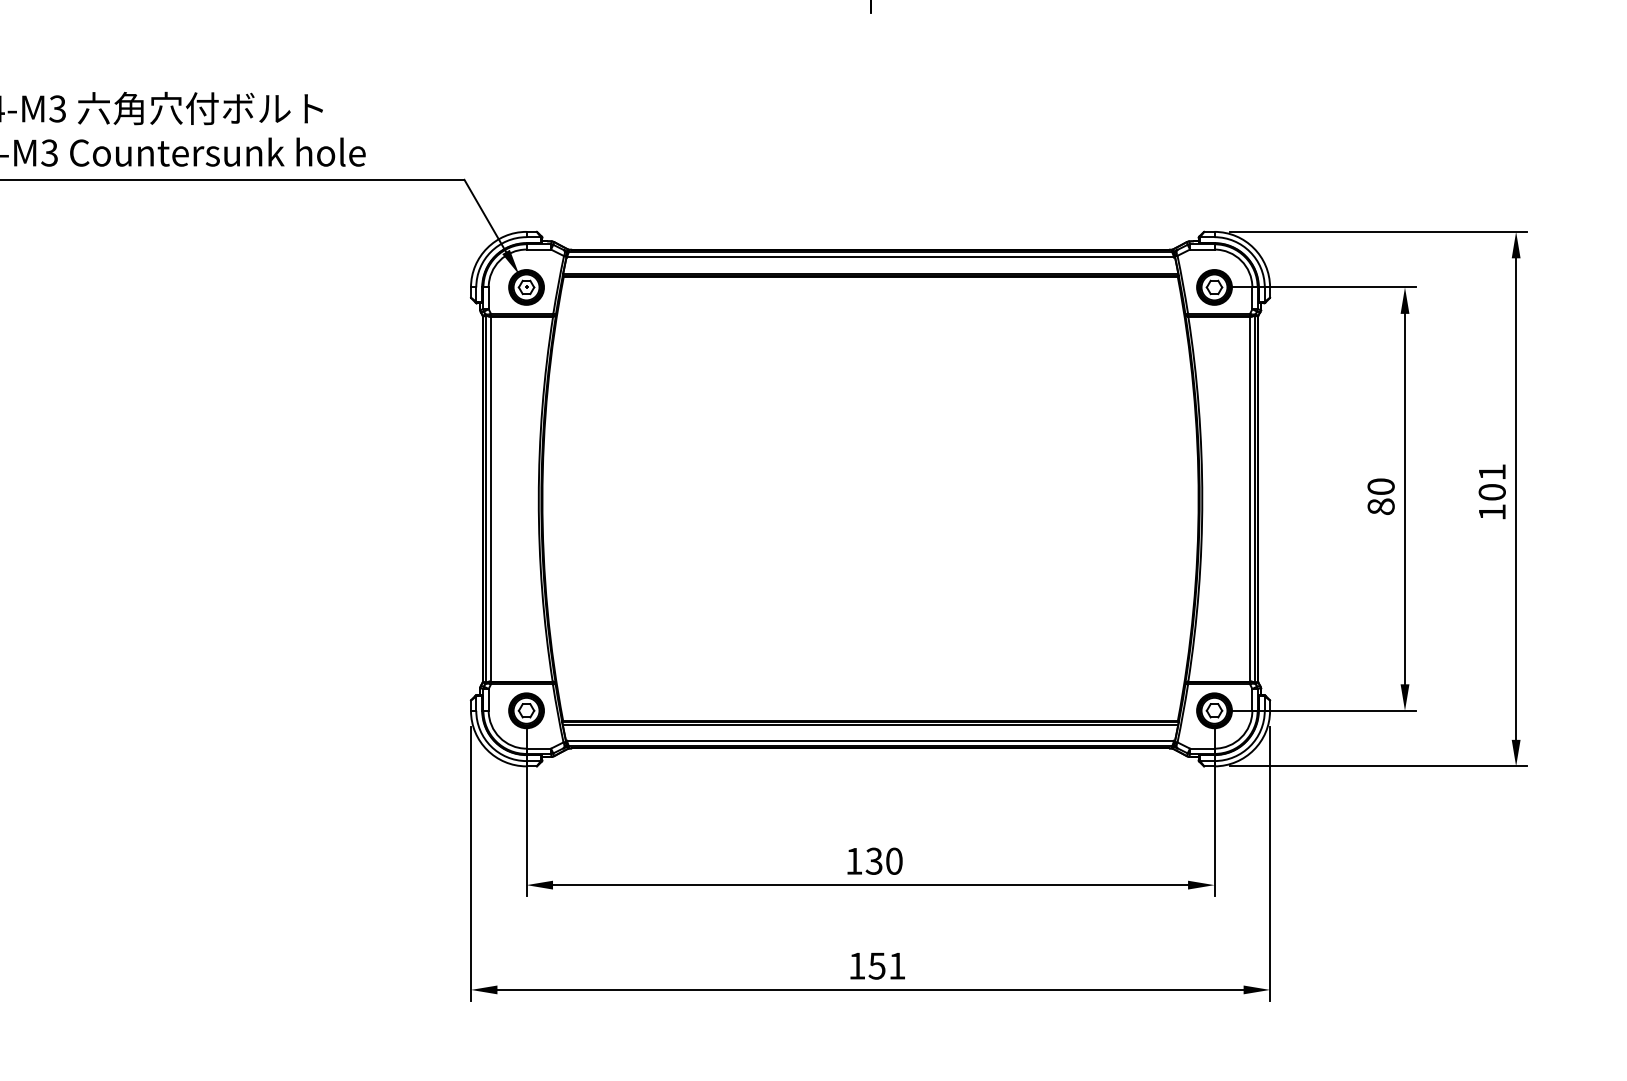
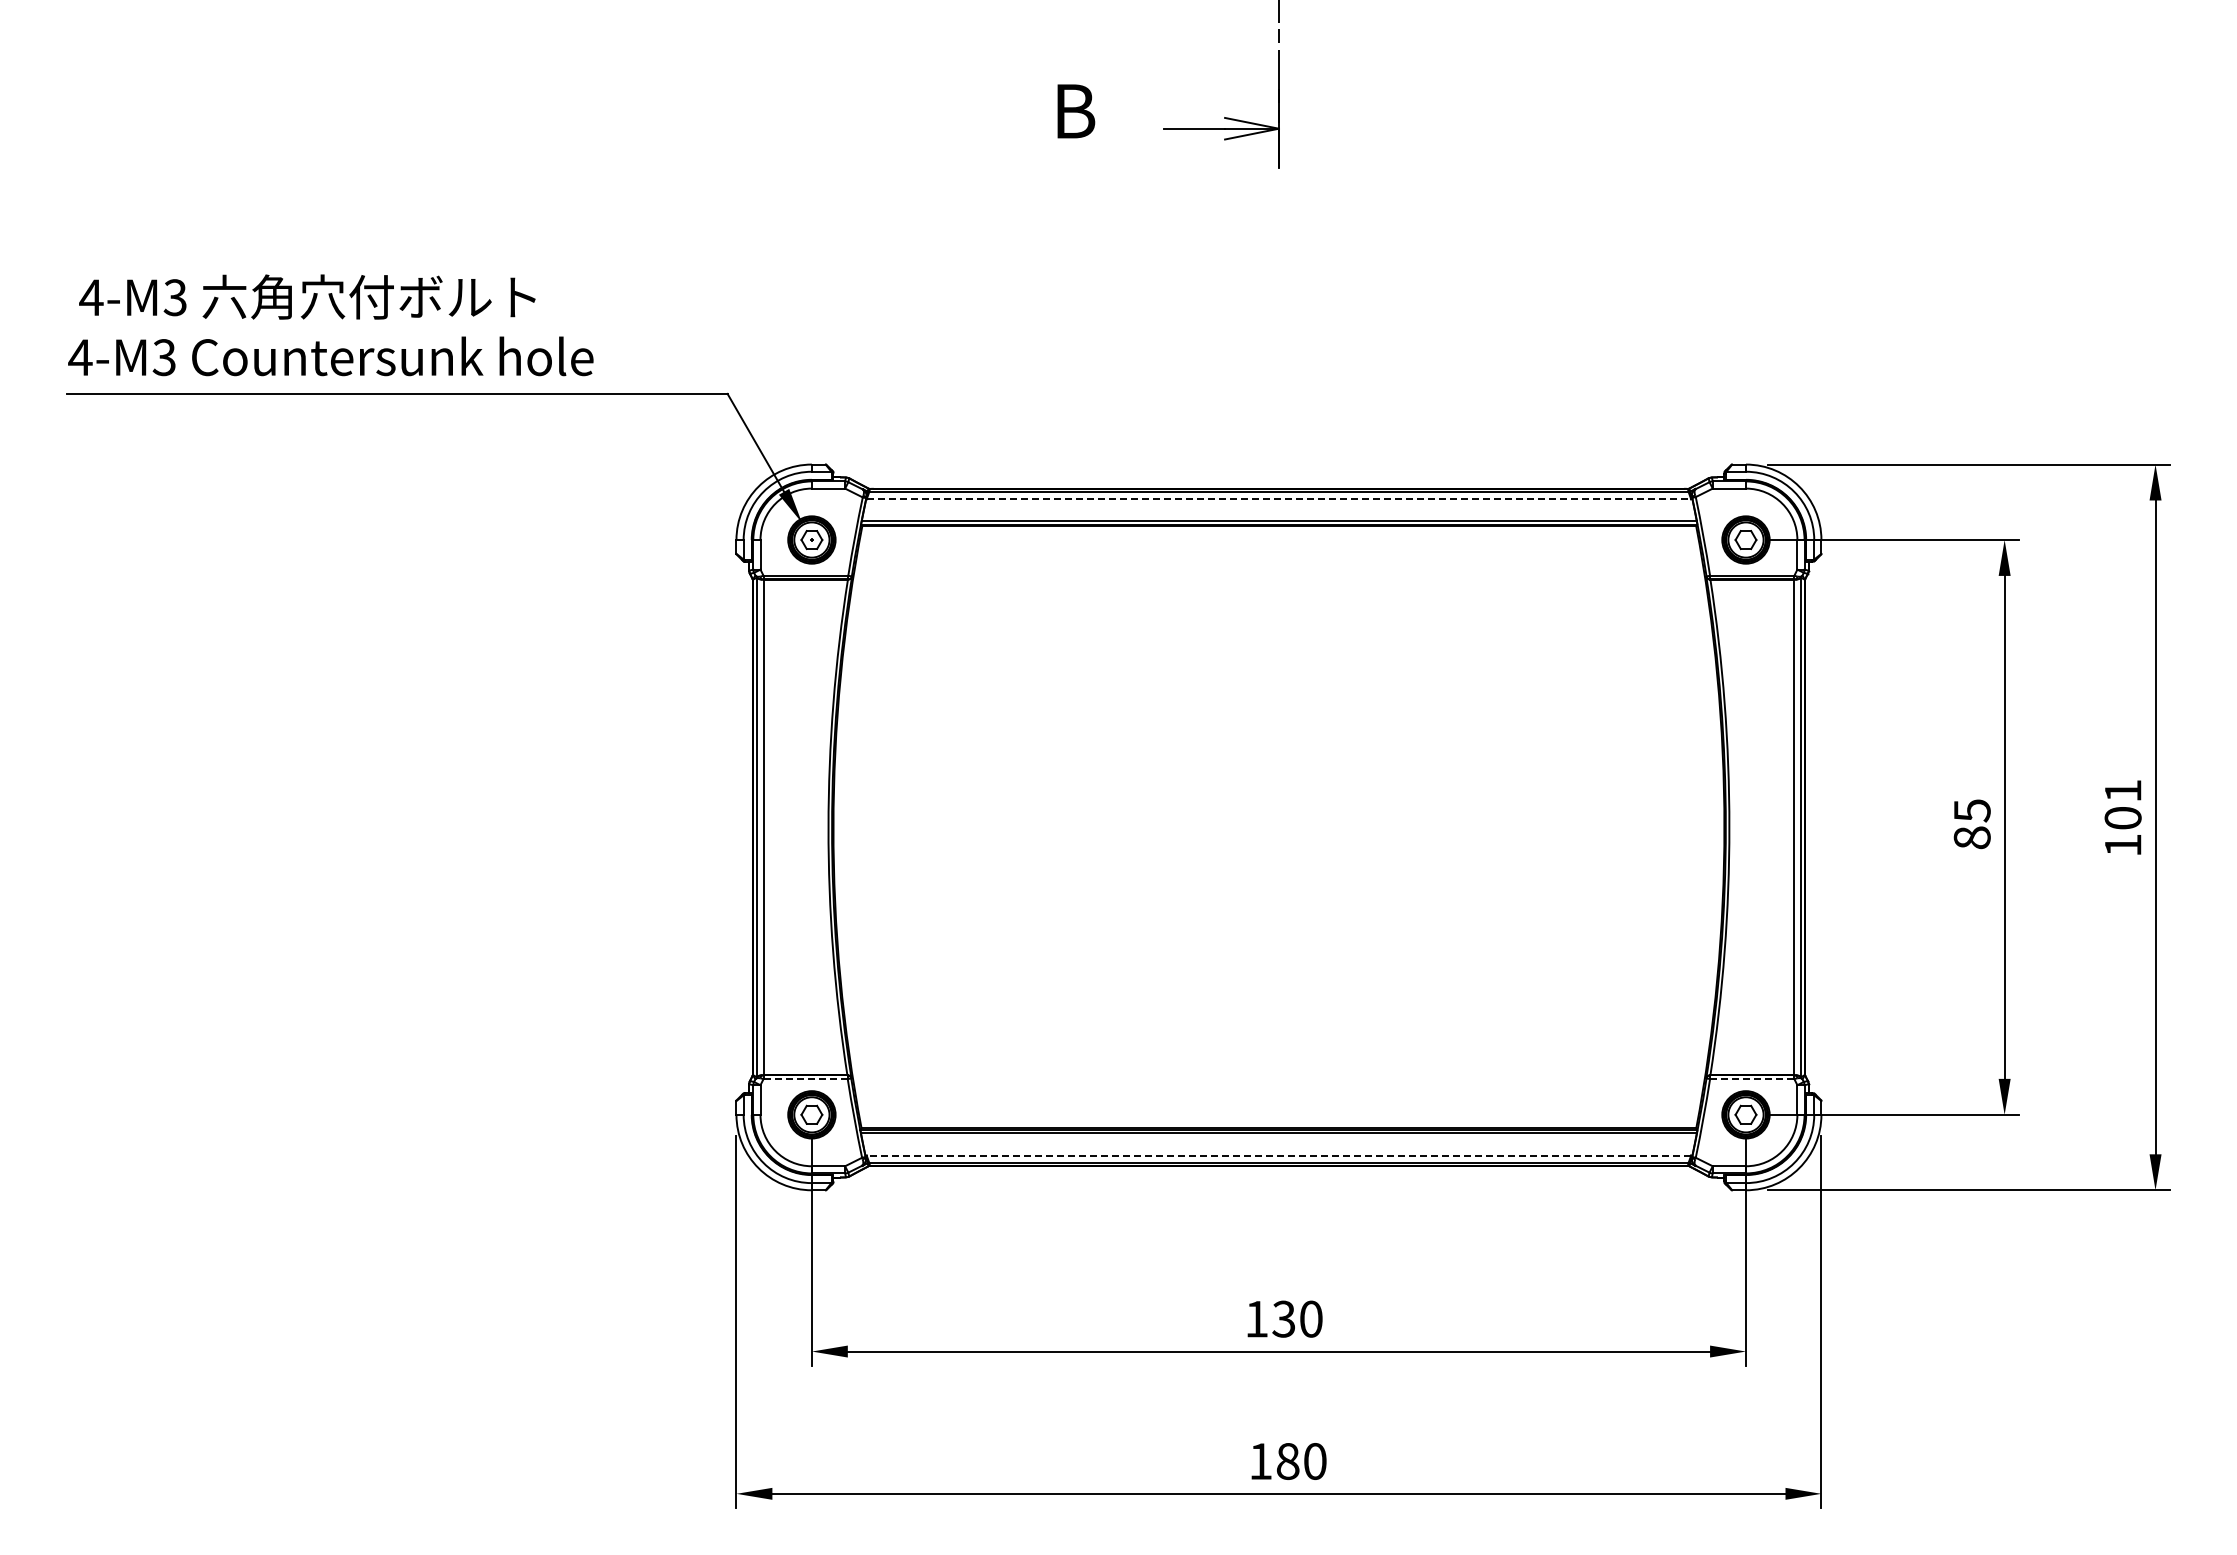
line: (870, 257) -> (1279, 499), solid -> dashed
text: (1380, 486) -> (1971, 810), 80 -> 85
line: (522, 684) -> (806, 1079), solid -> dashed
line: (1219, 684) -> (1752, 1079), solid -> dashed
line: (870, 740) -> (1278, 1155), solid -> dashed
text: (887, 966) -> (1301, 1461), 151 -> 180

